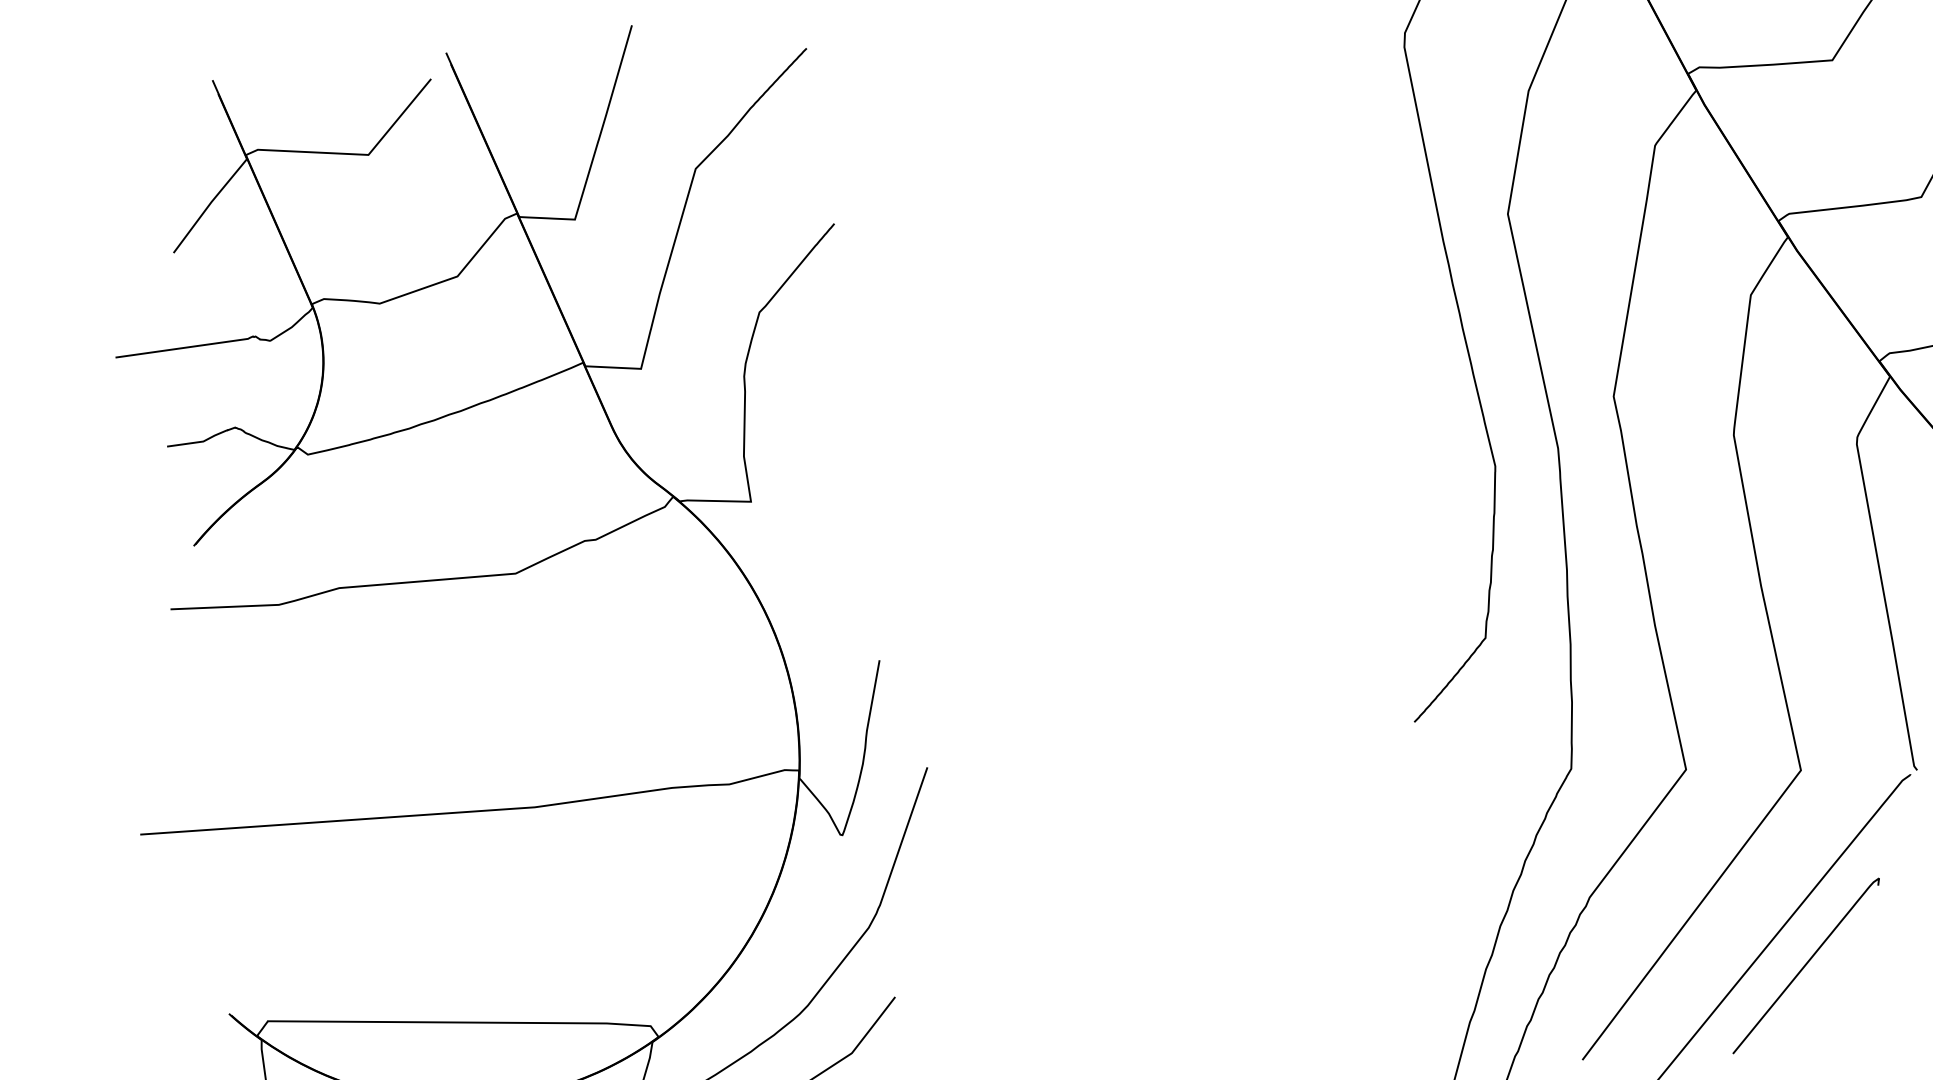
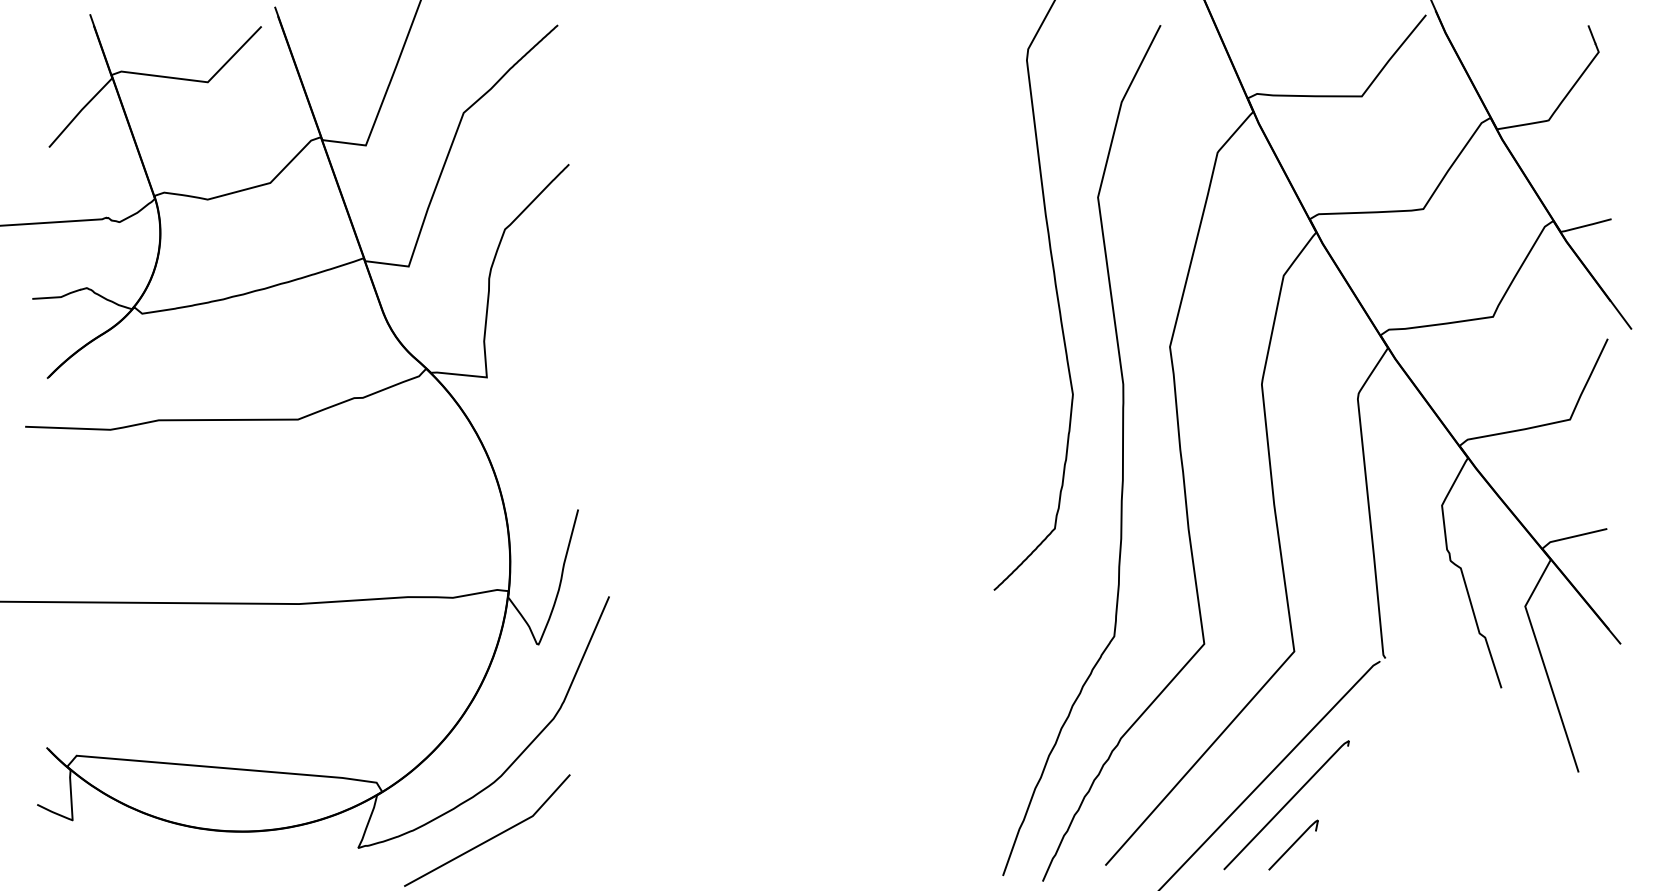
curve: (1818, 1015) -> (1293, 844), added

